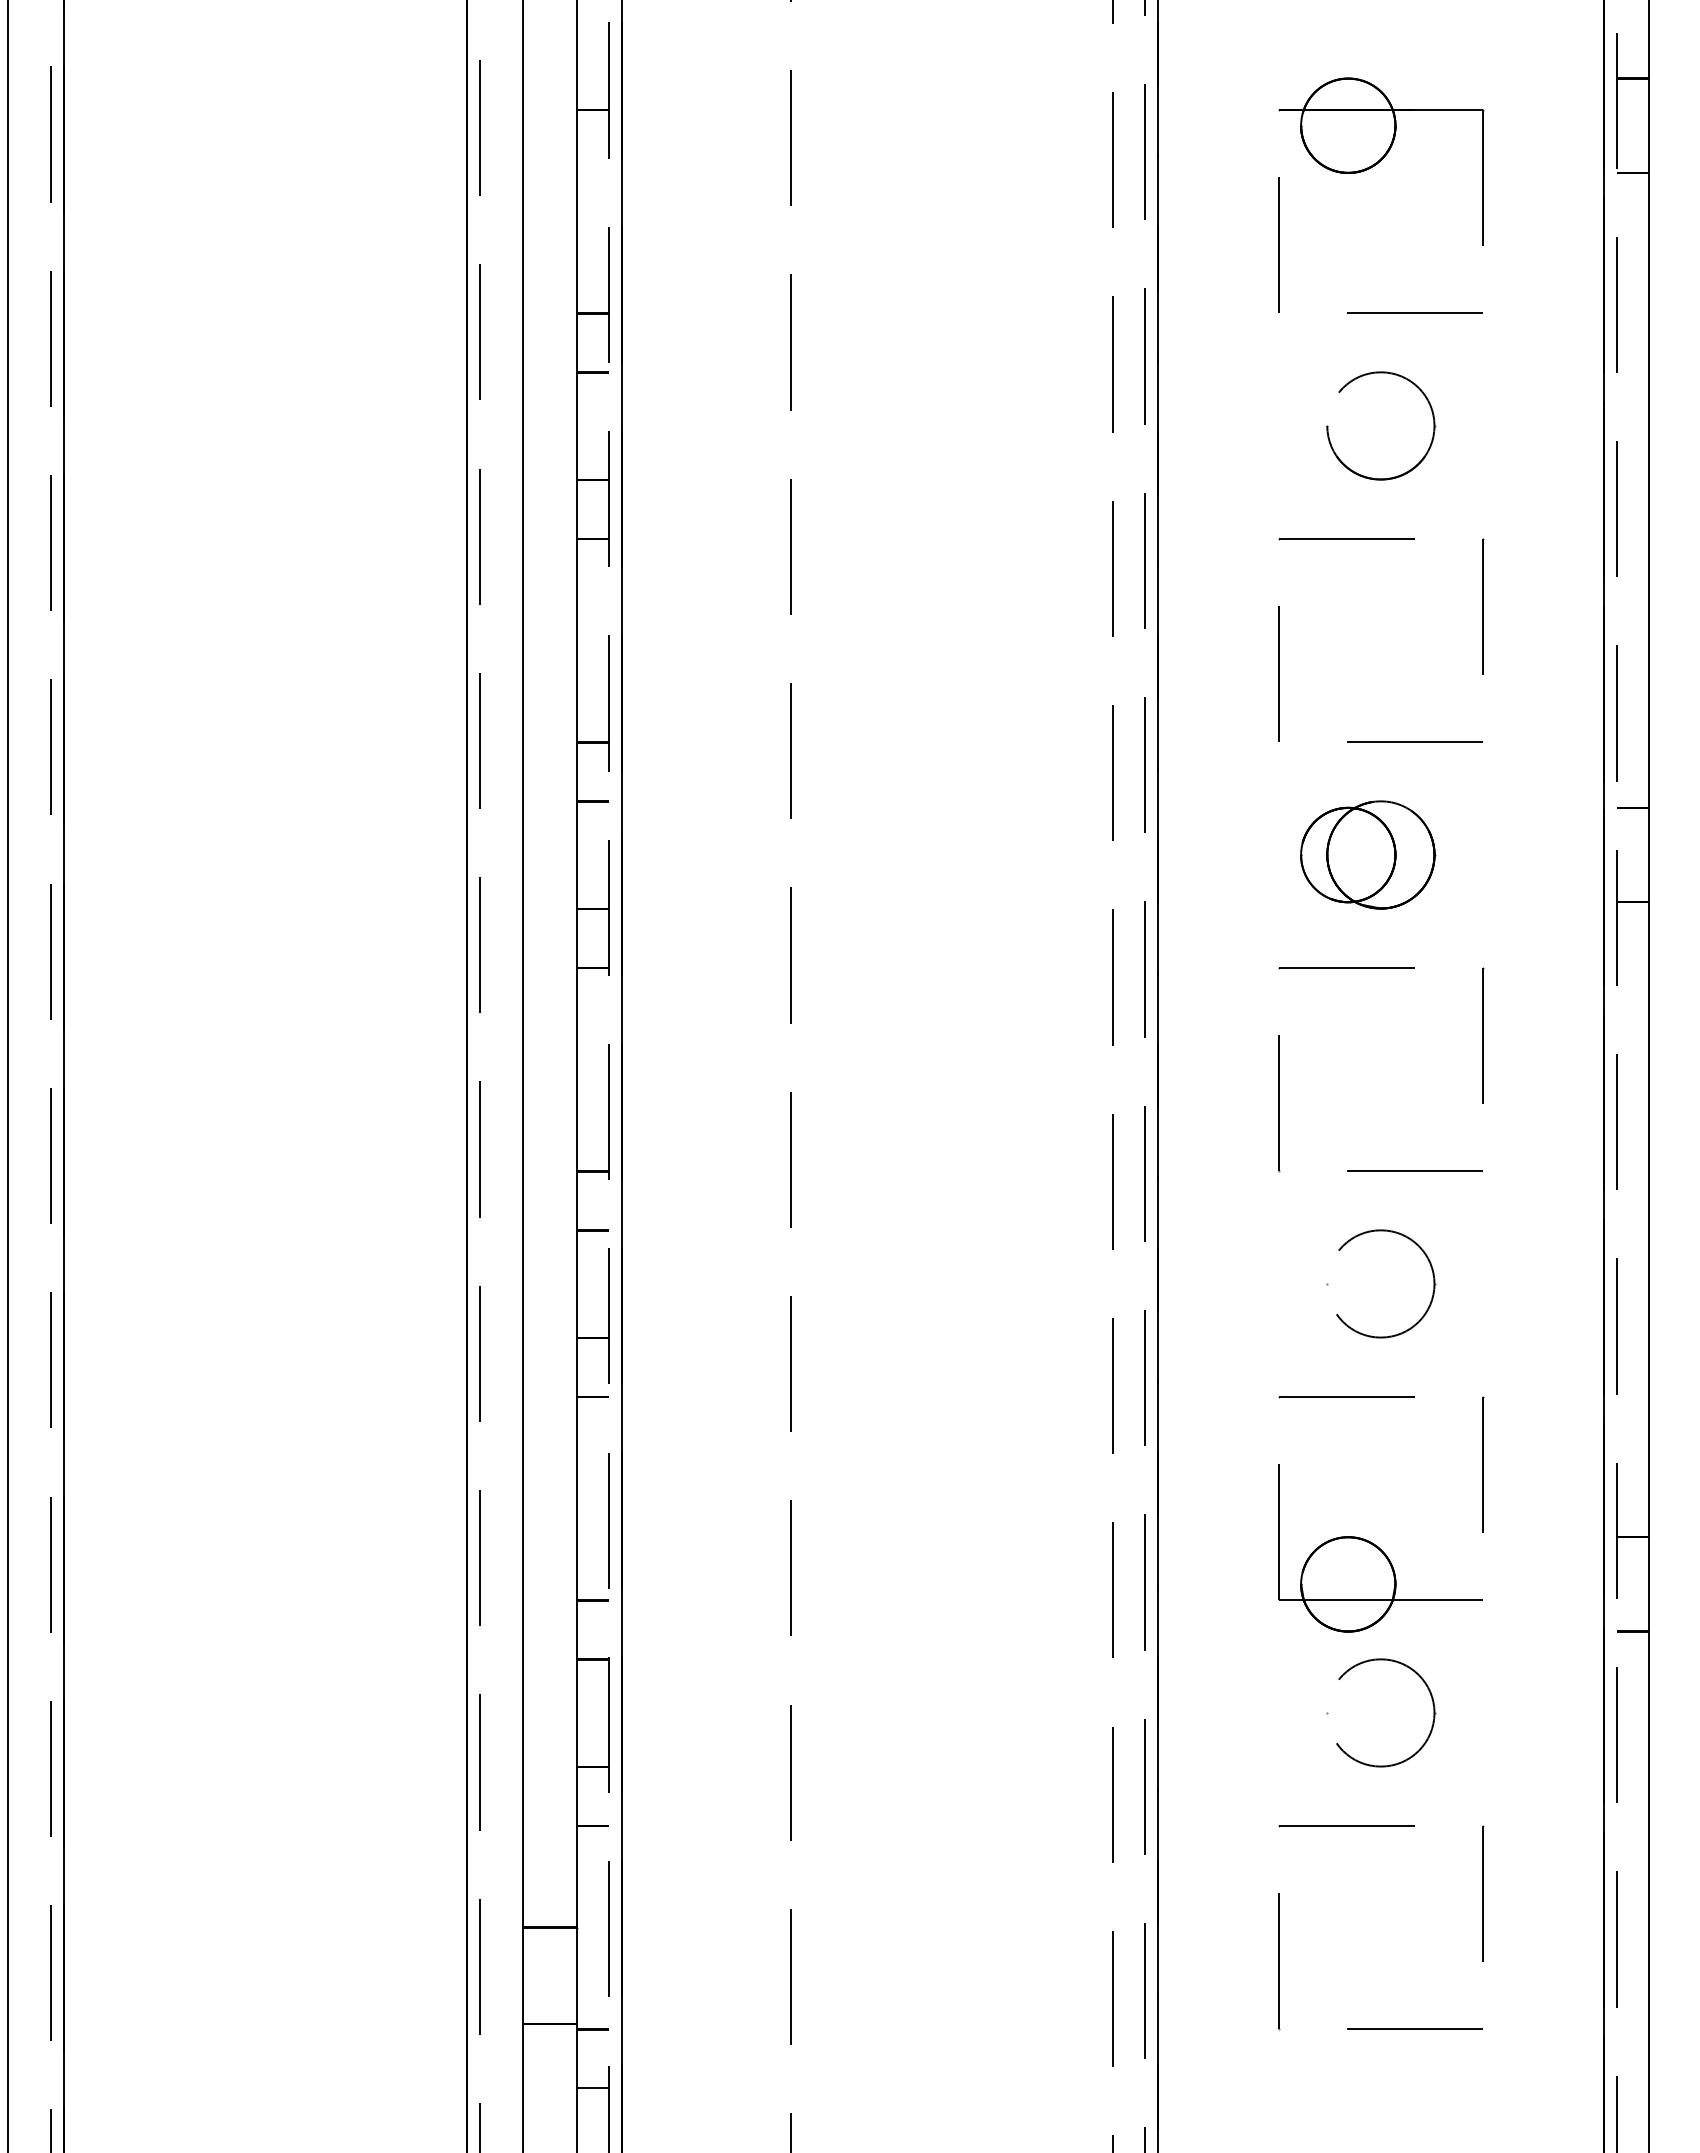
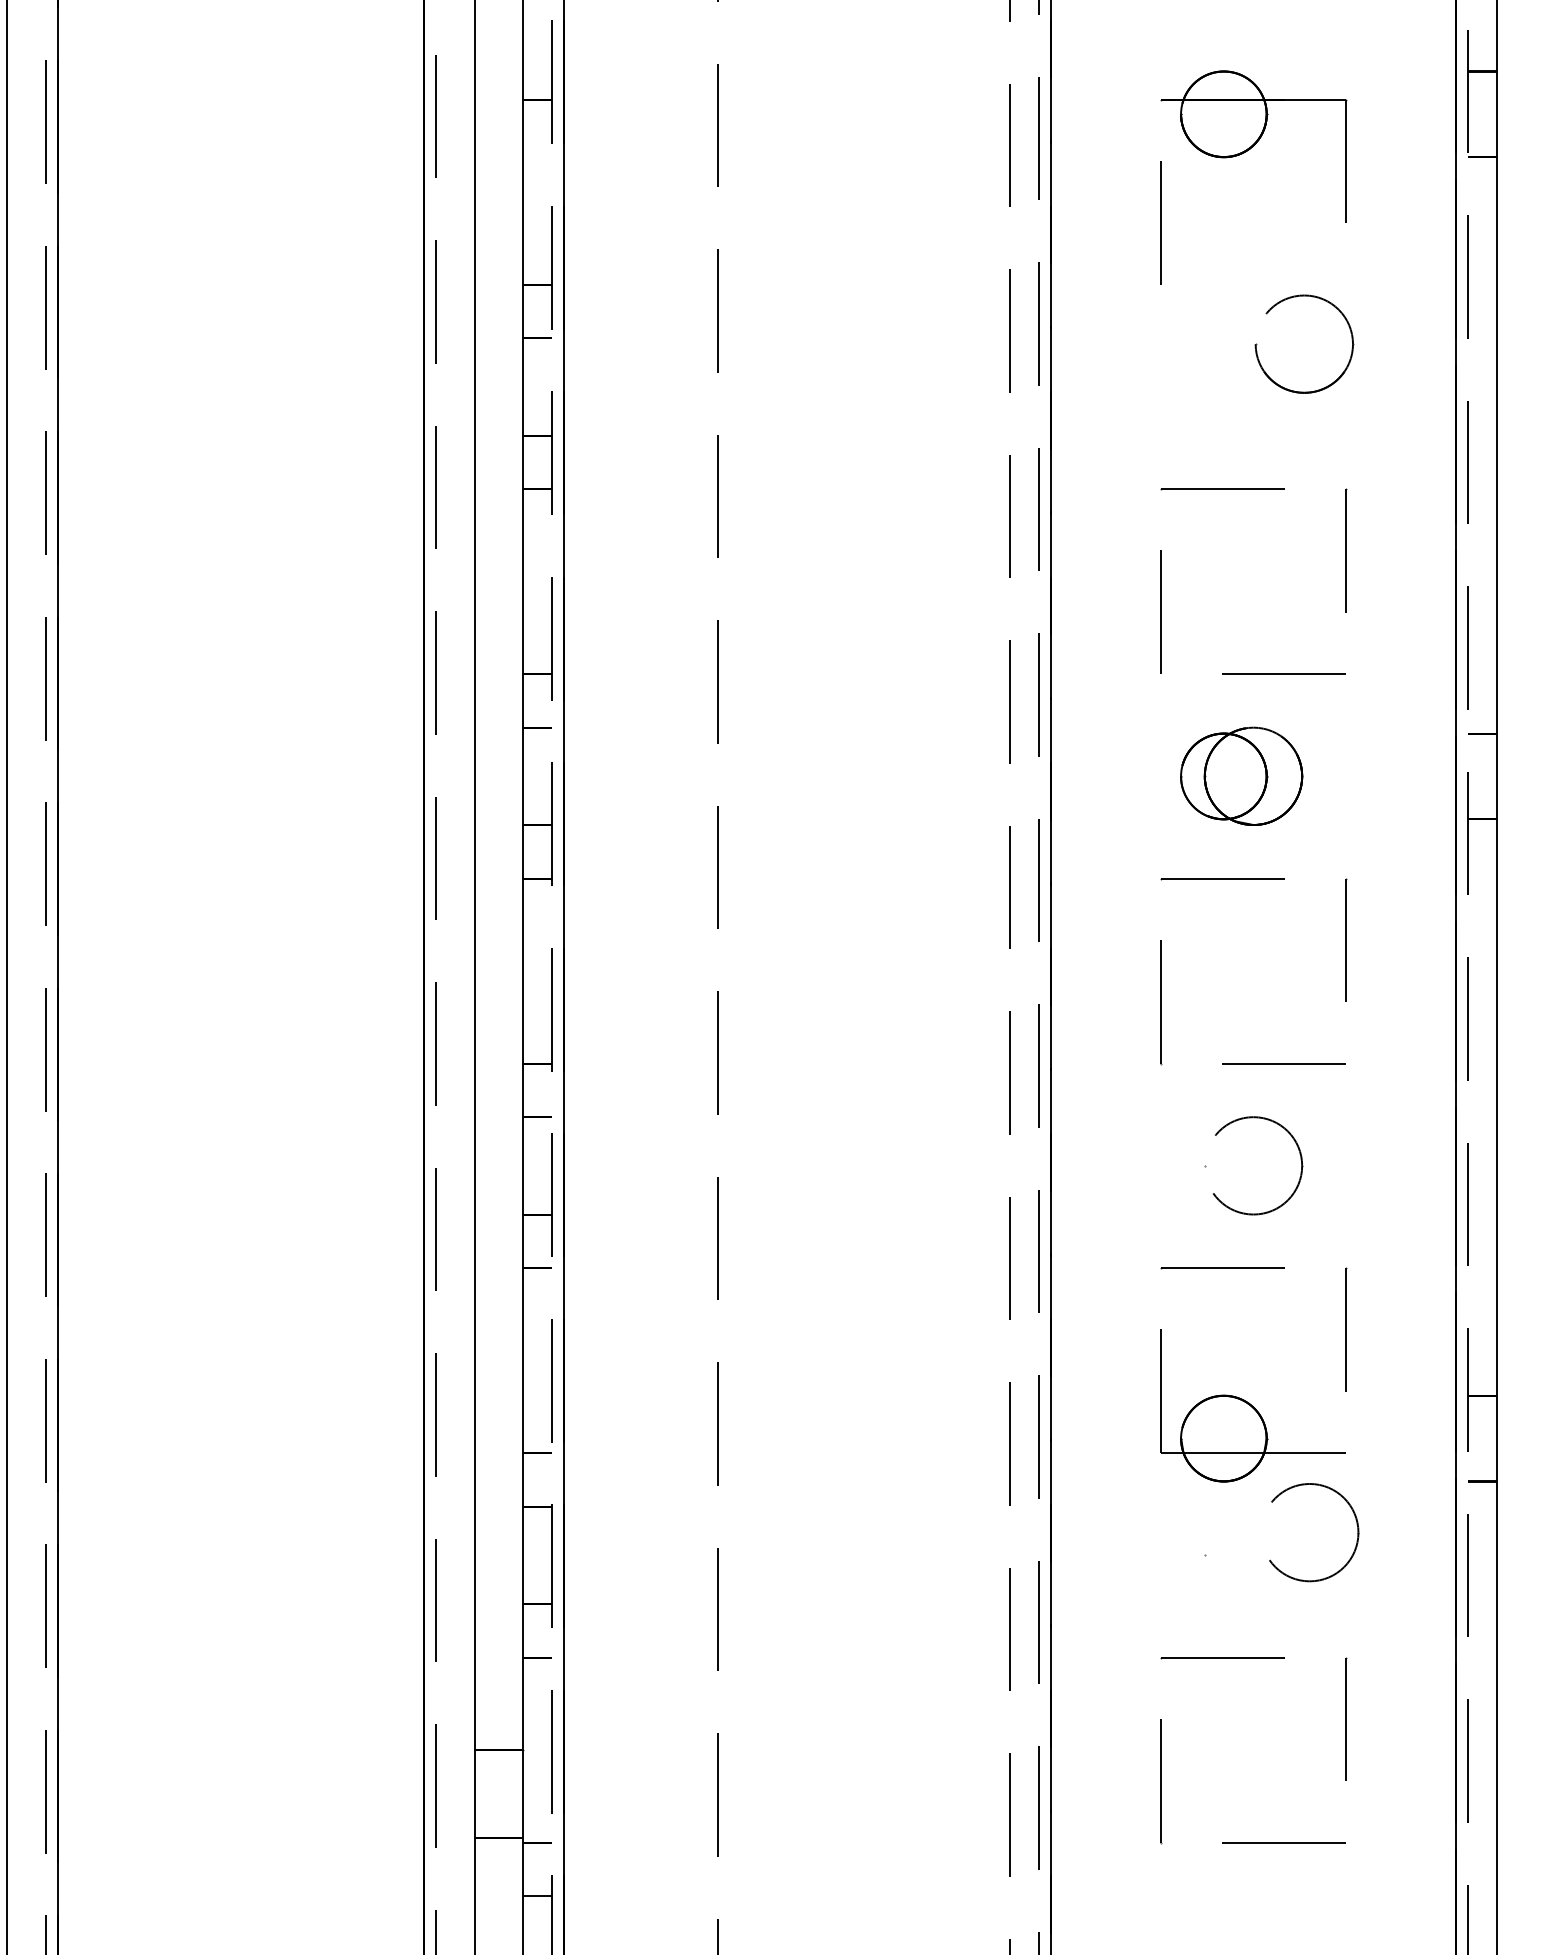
line: (1414, 312) -> (1284, 283), removed
part: (1411, 383) -> (1332, 305), moved
part: (1432, 1704) -> (1356, 1524), moved

